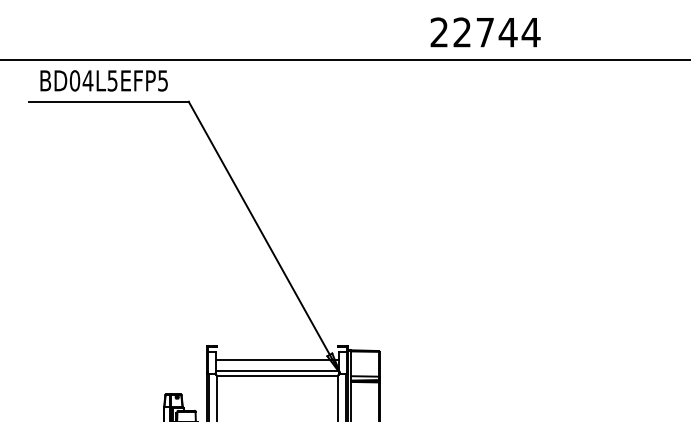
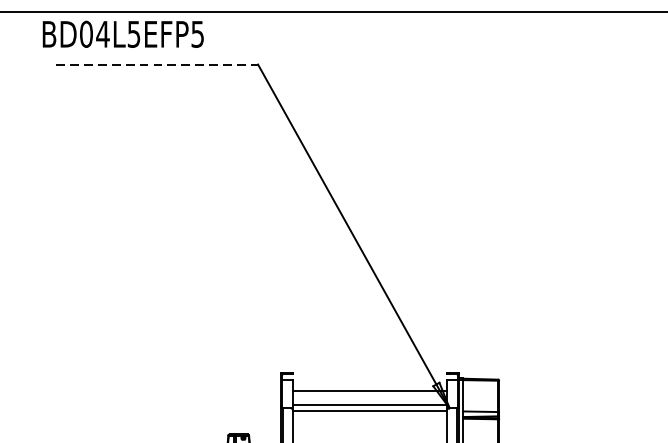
text: (103, 80) -> (122, 33), moved
line: (108, 101) -> (156, 64), solid -> dashed

